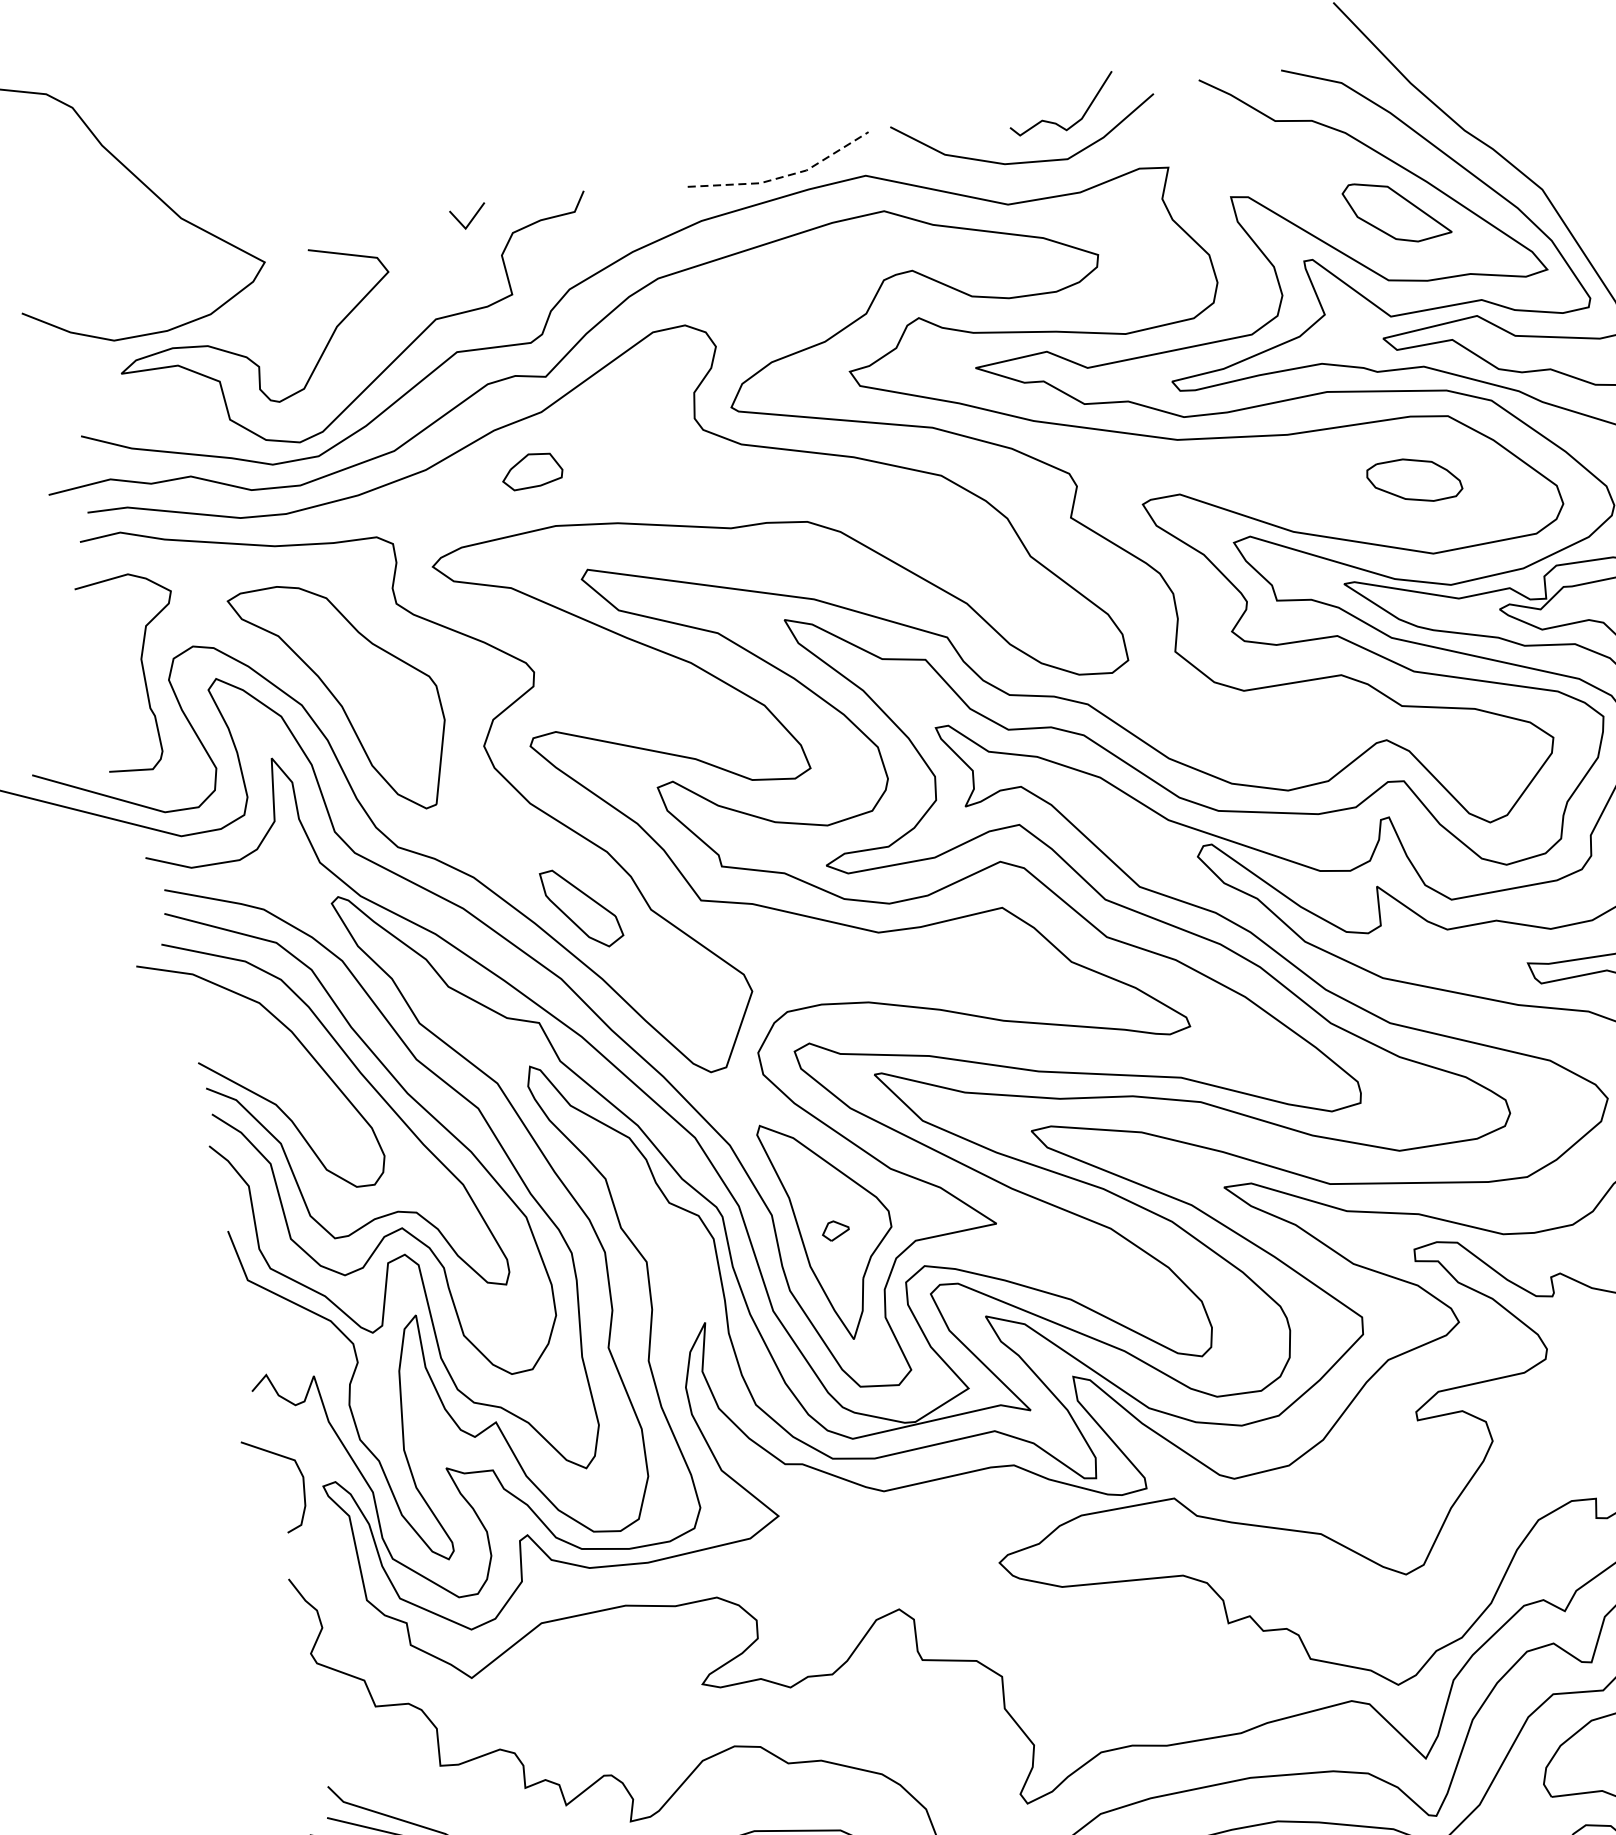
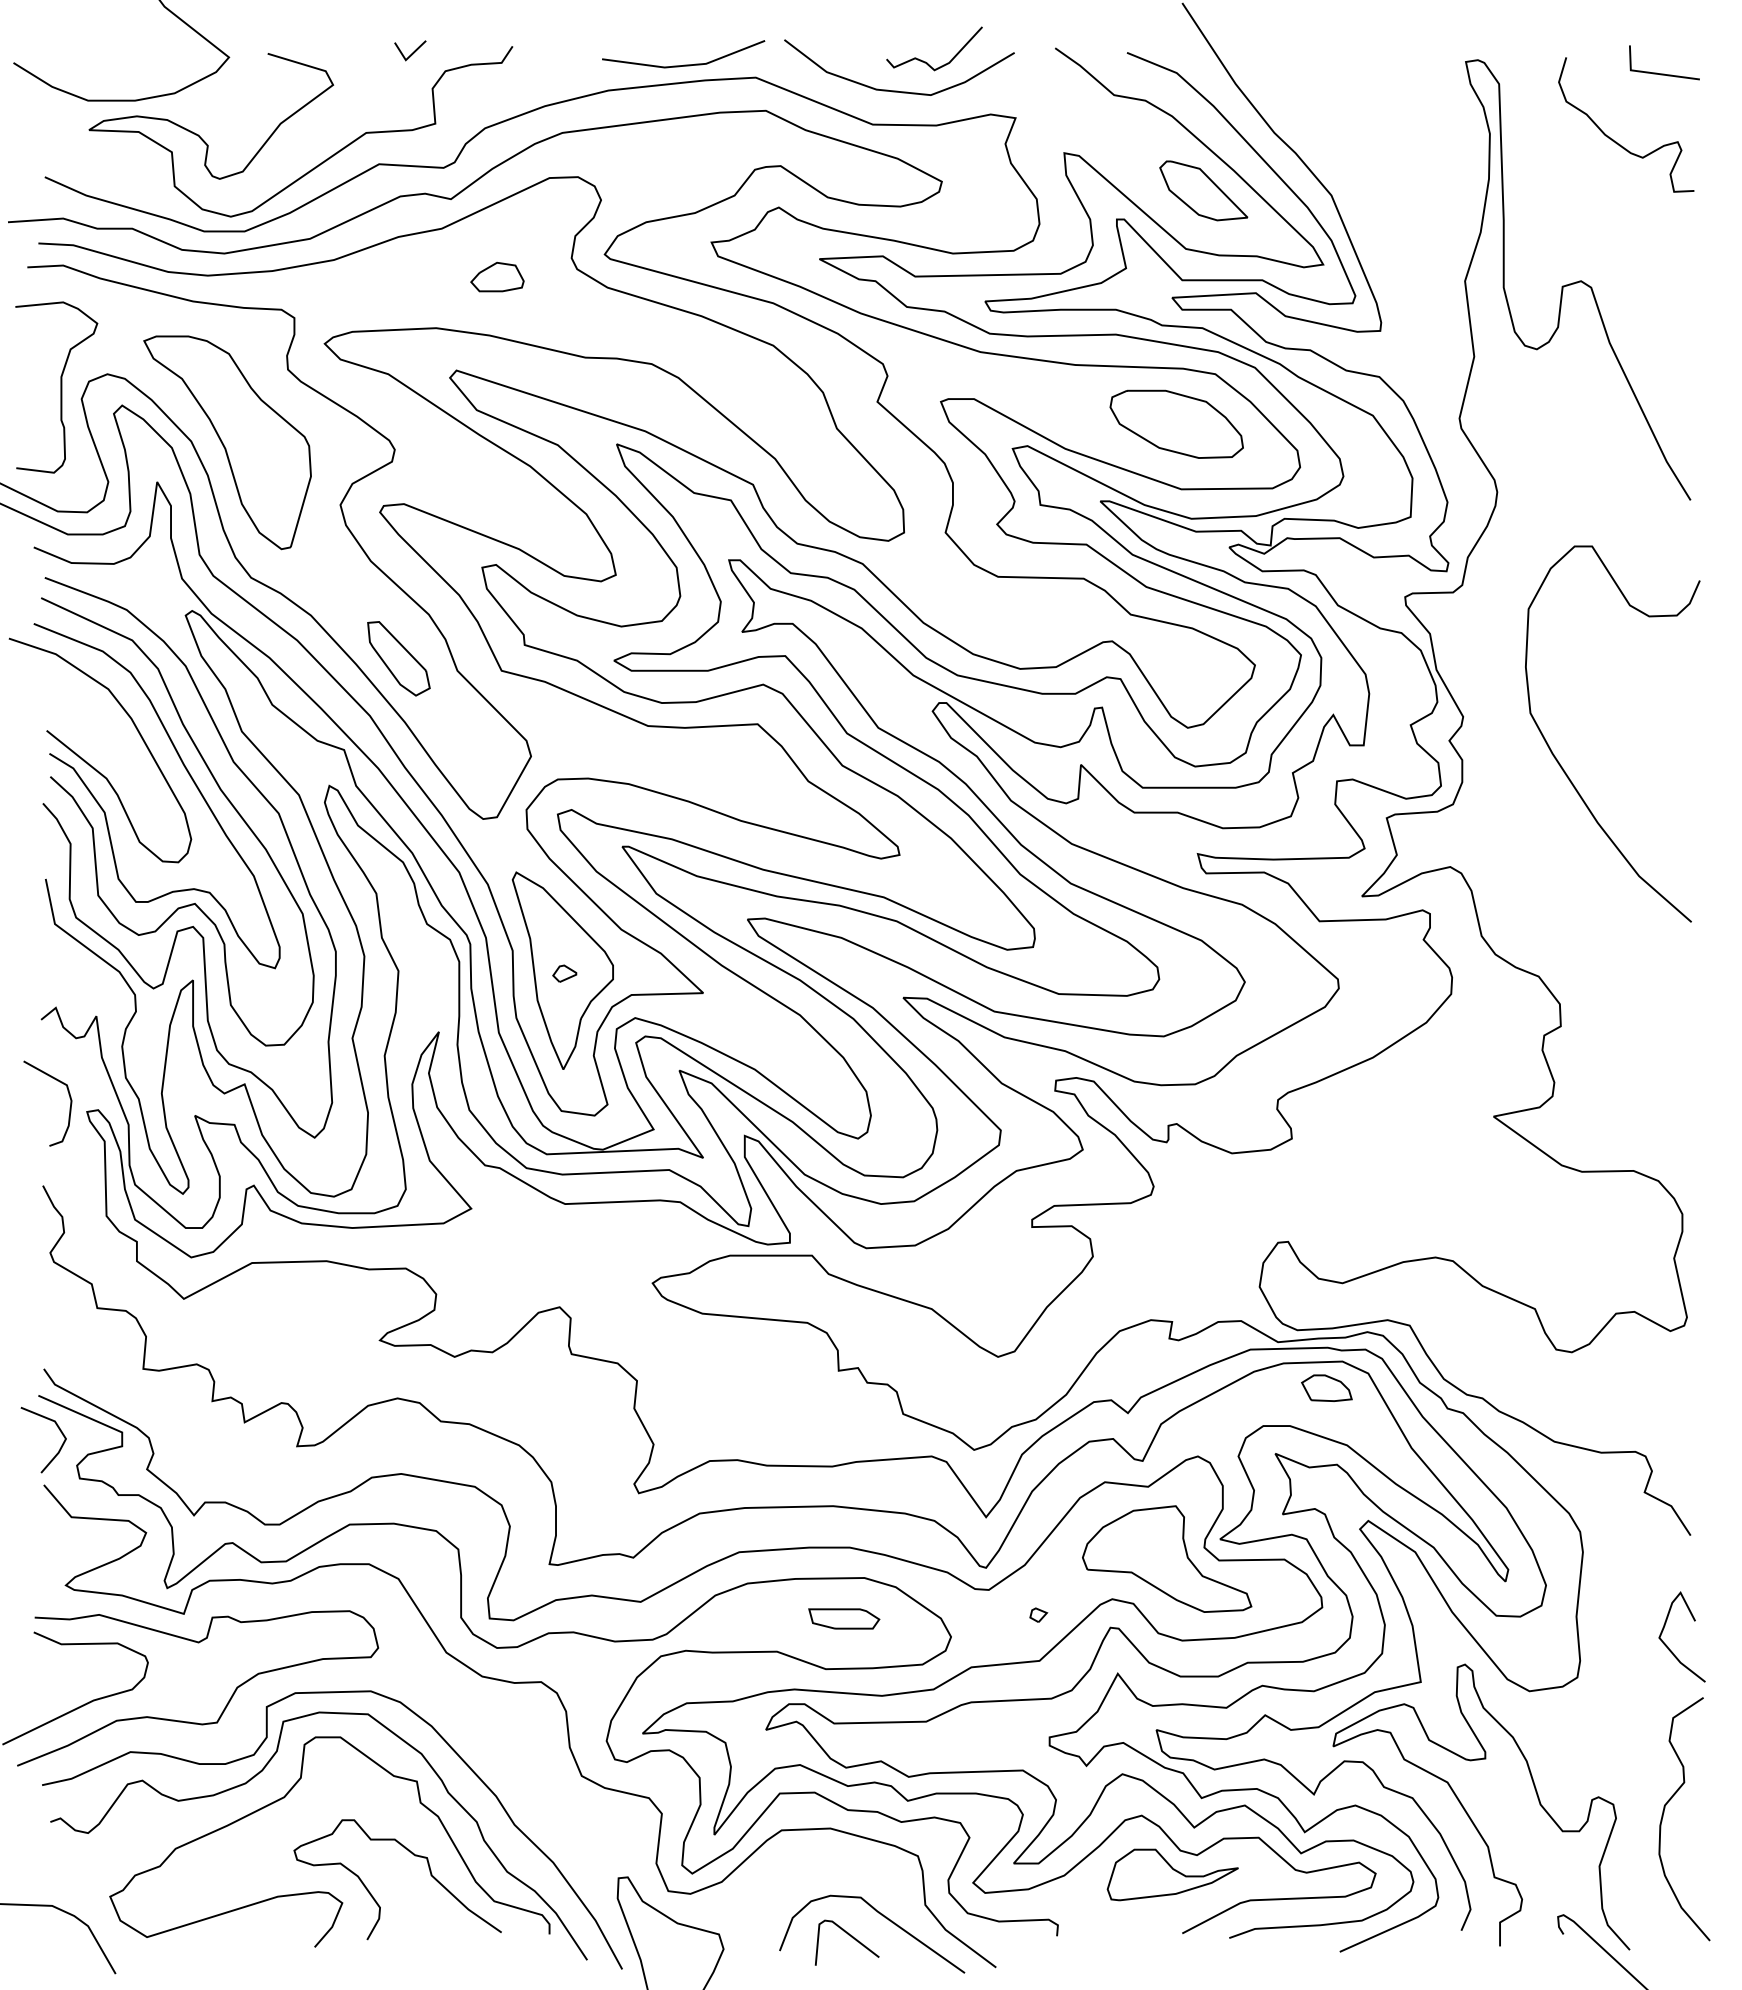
line: (783, 176) -> (685, 65), dashed -> solid
part: (531, 469) -> (497, 276), moved
part: (1414, 480) -> (1176, 423), size x1.67

